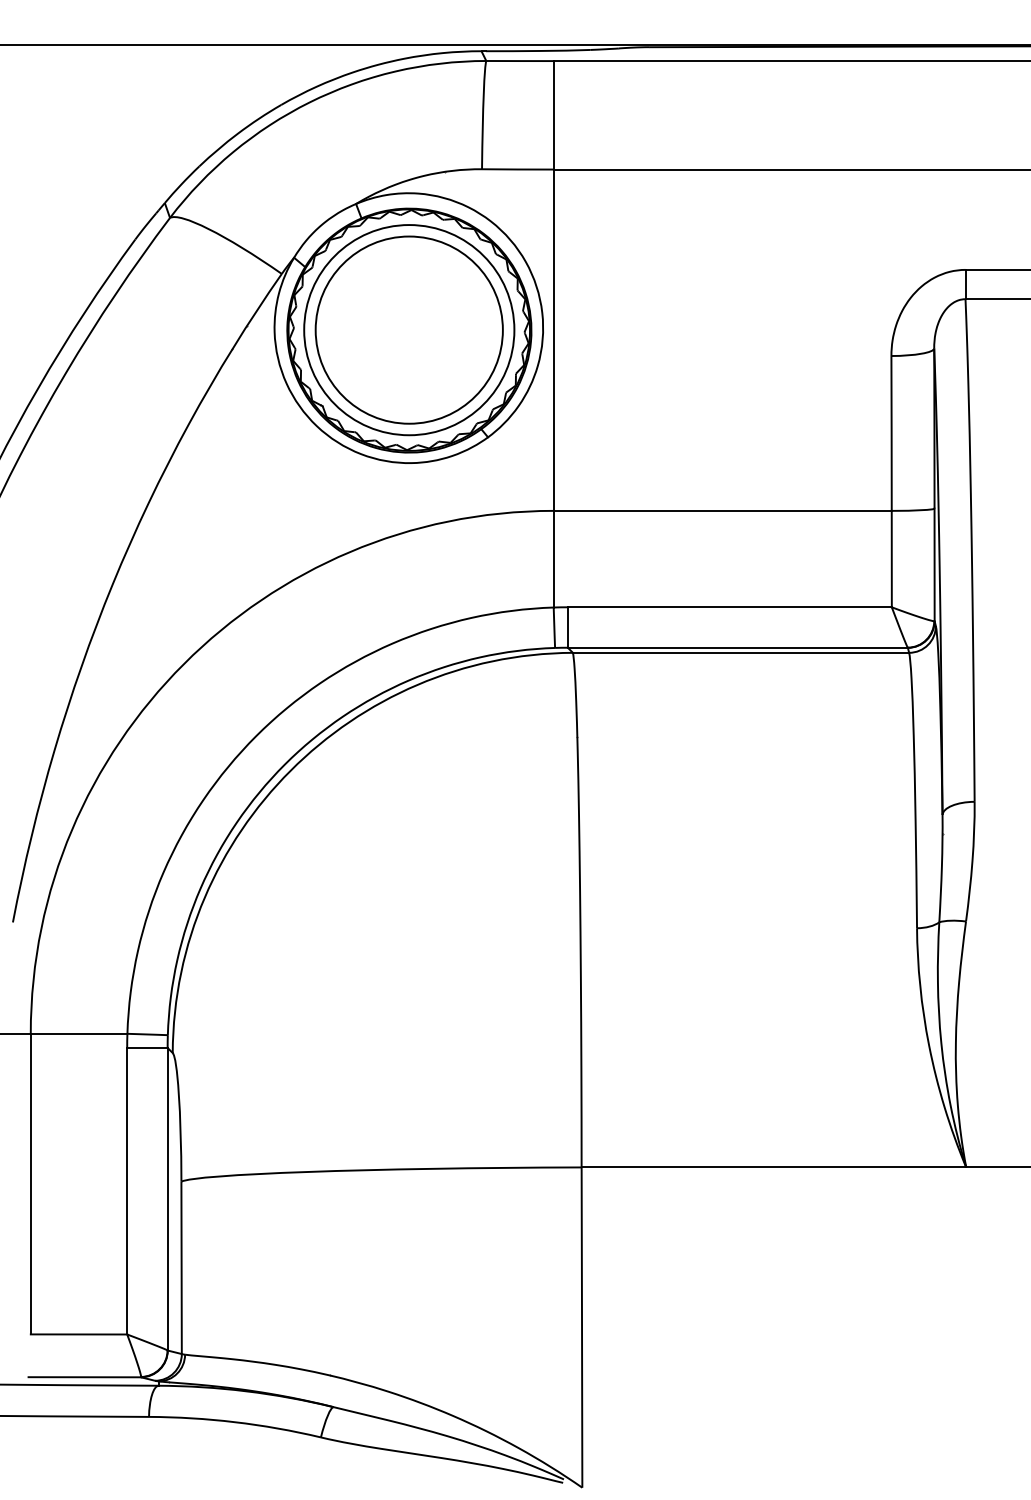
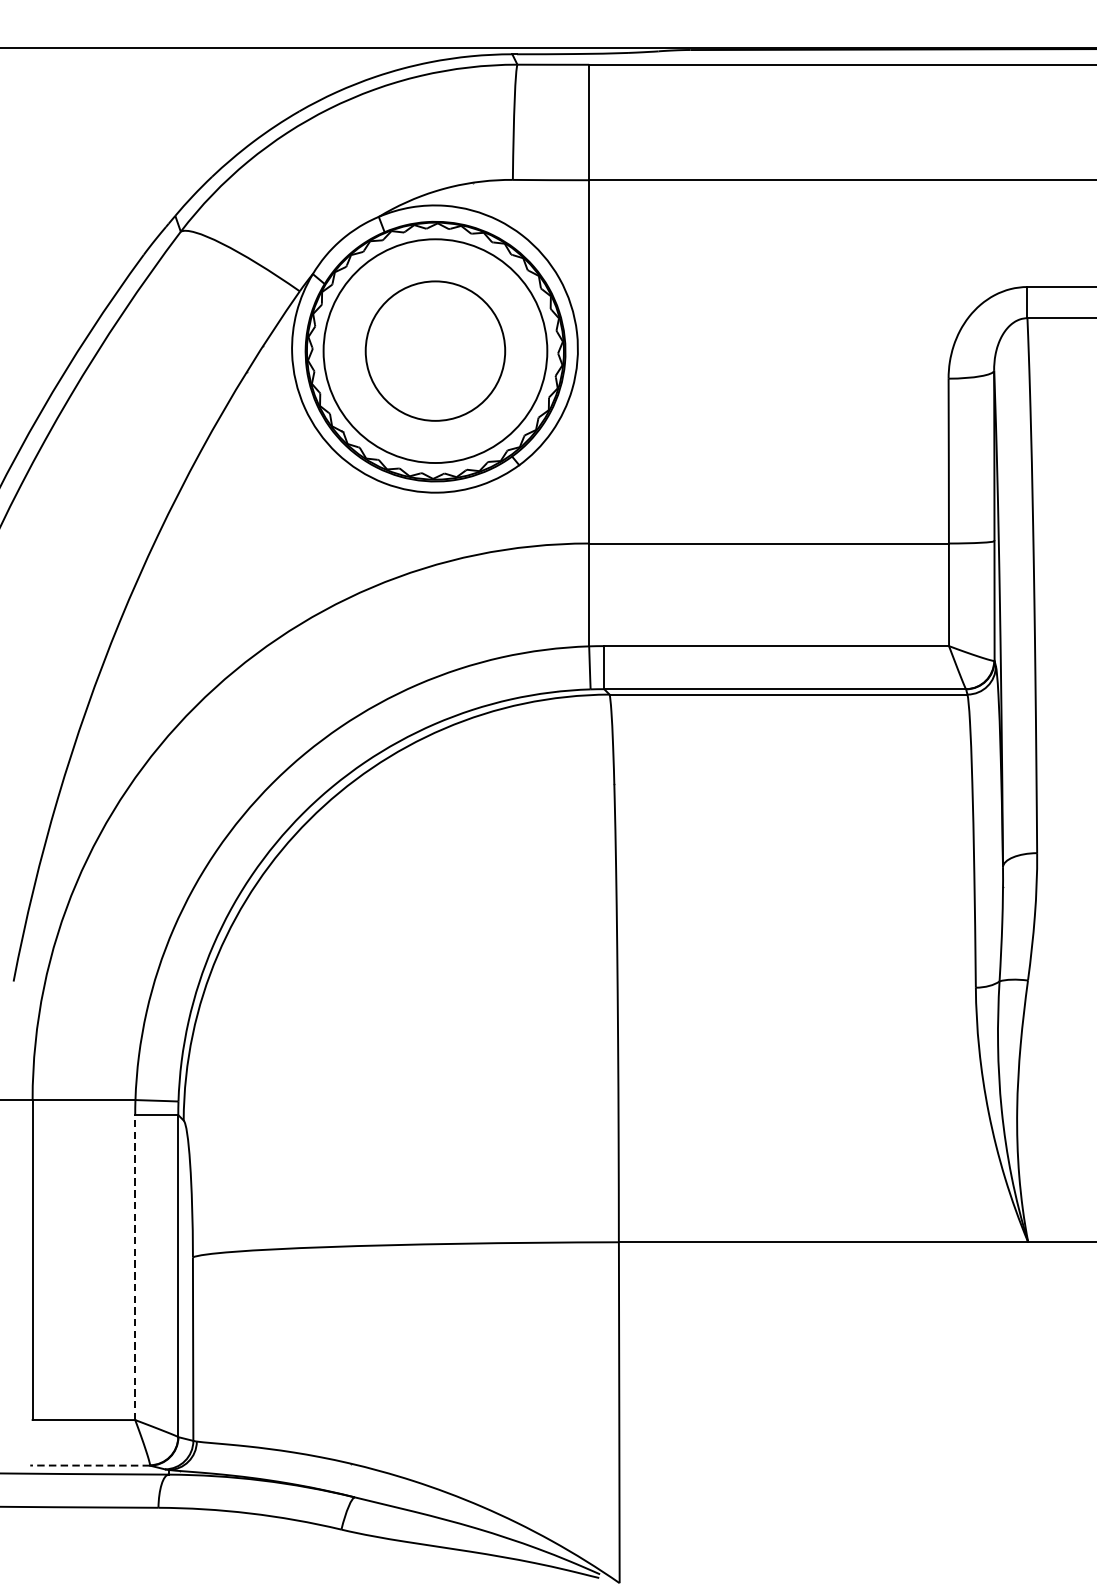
circle: (408, 329) -> (434, 350), size x0.7
line: (127, 1190) -> (135, 1266), solid -> dashed
line: (84, 1377) -> (89, 1465), solid -> dashed

